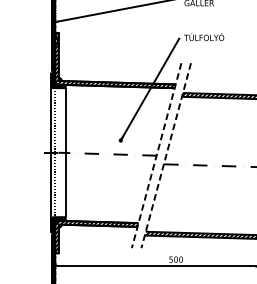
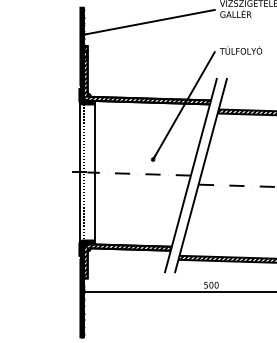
line: (156, 155) -> (190, 175), dashed -> solid
line: (166, 155) -> (201, 175), dashed -> solid

